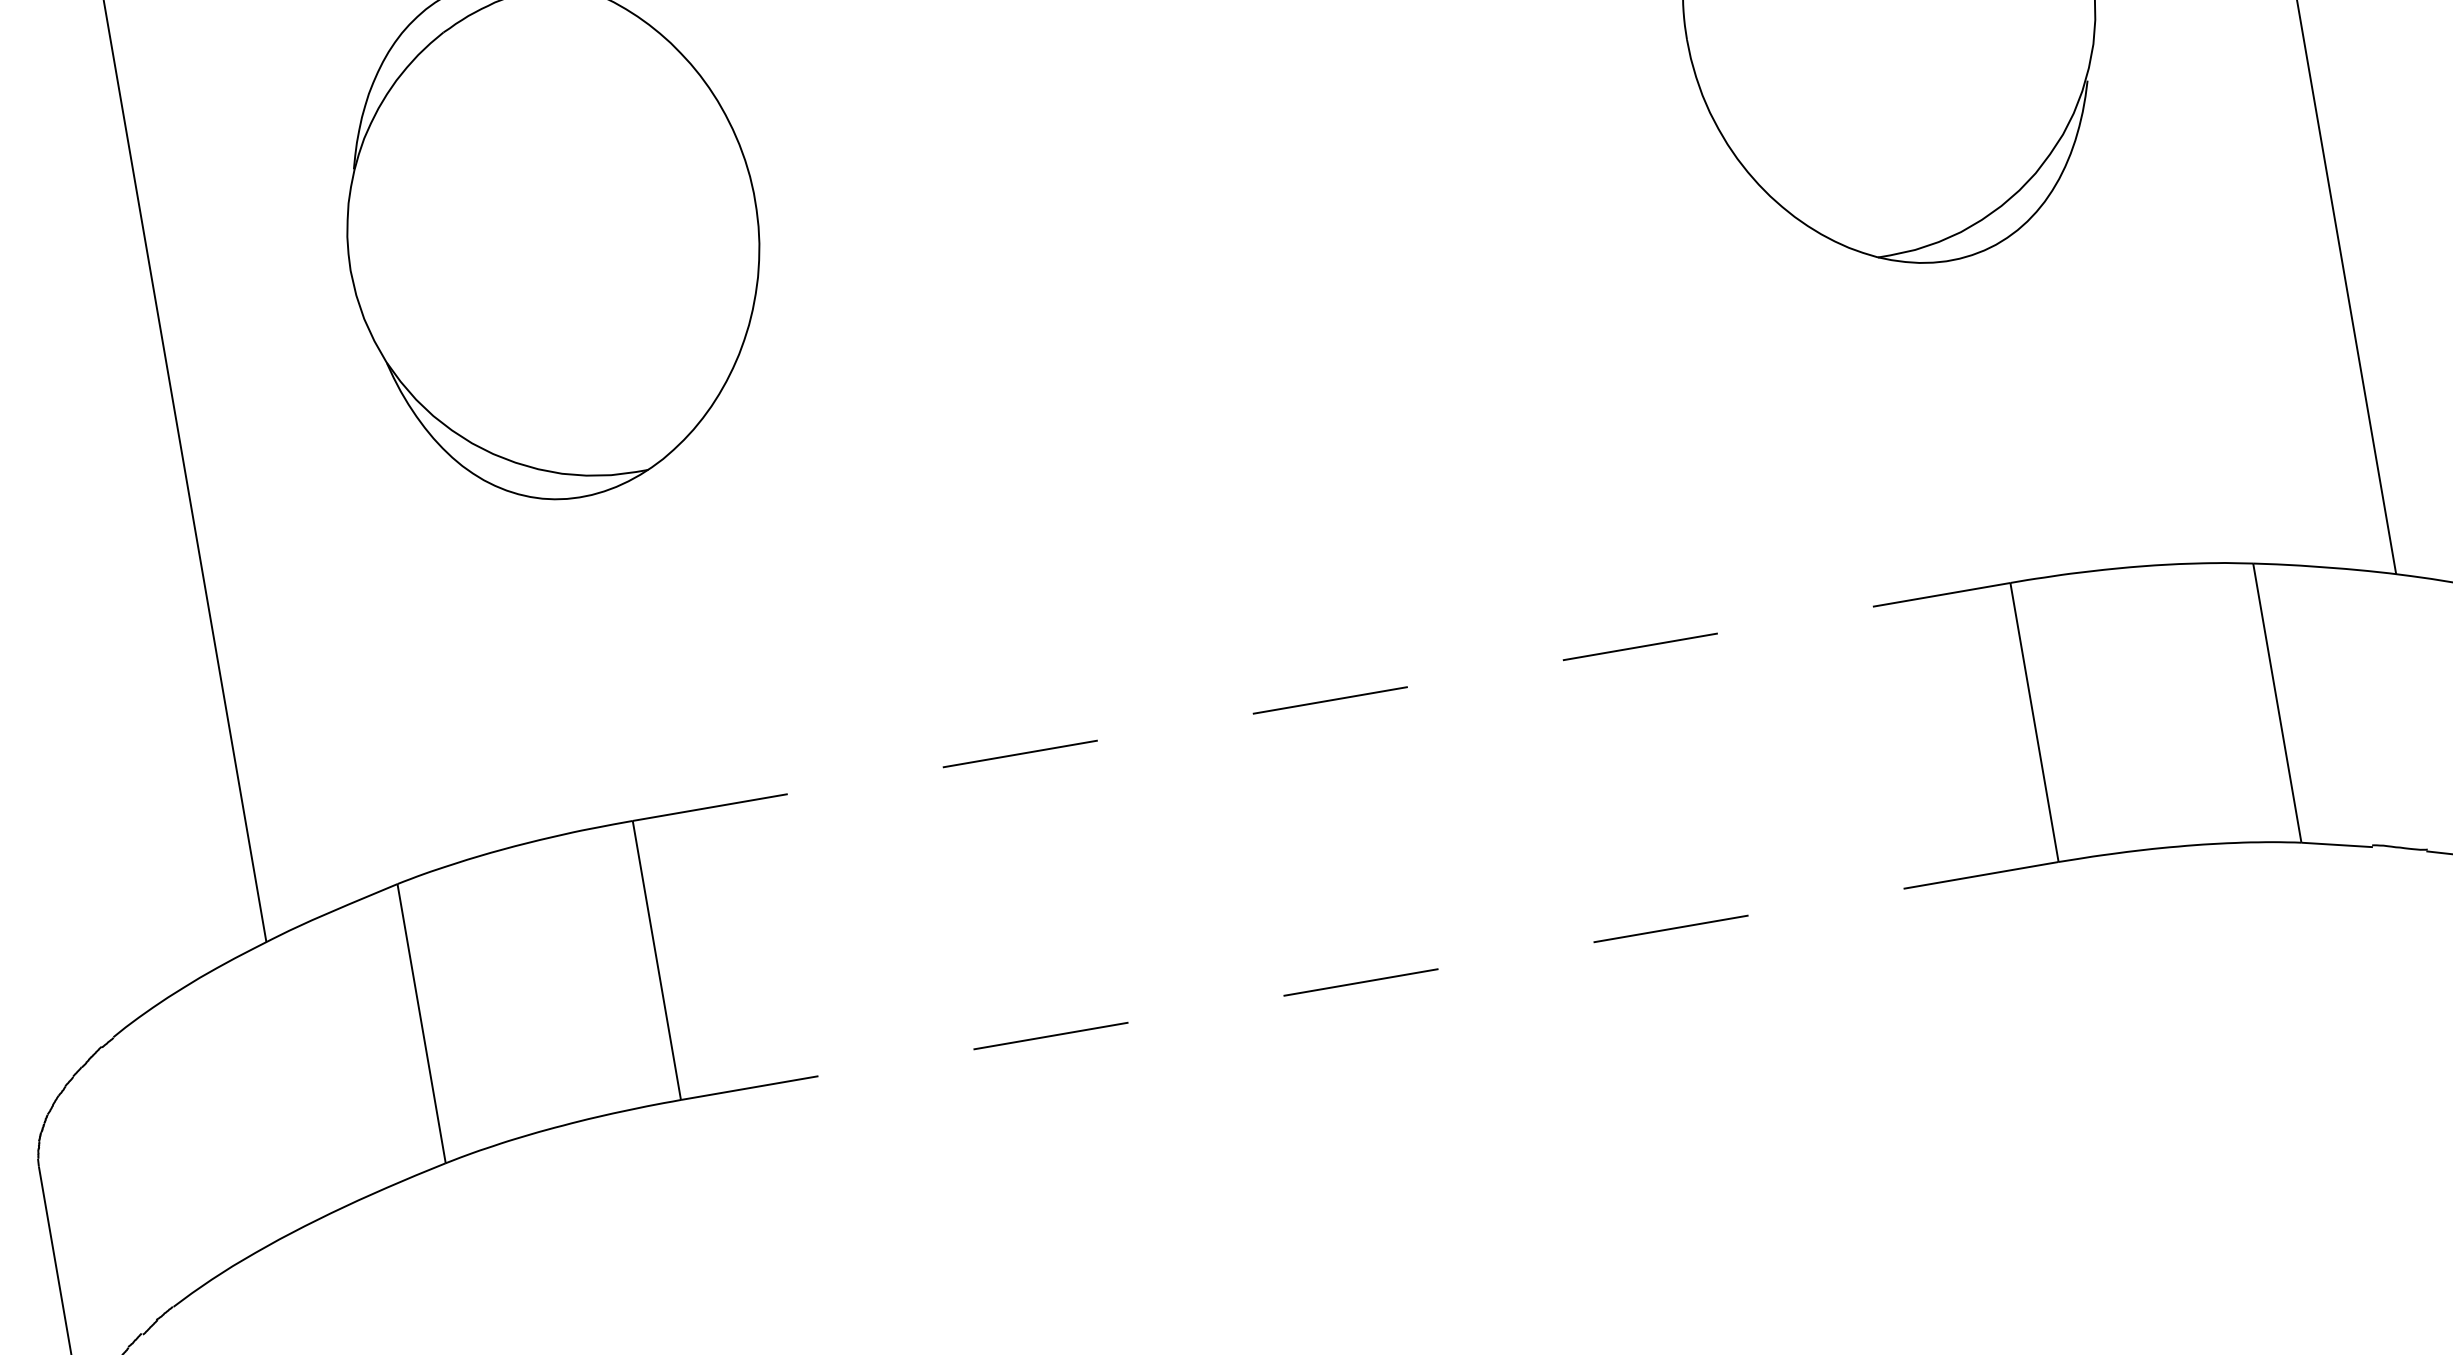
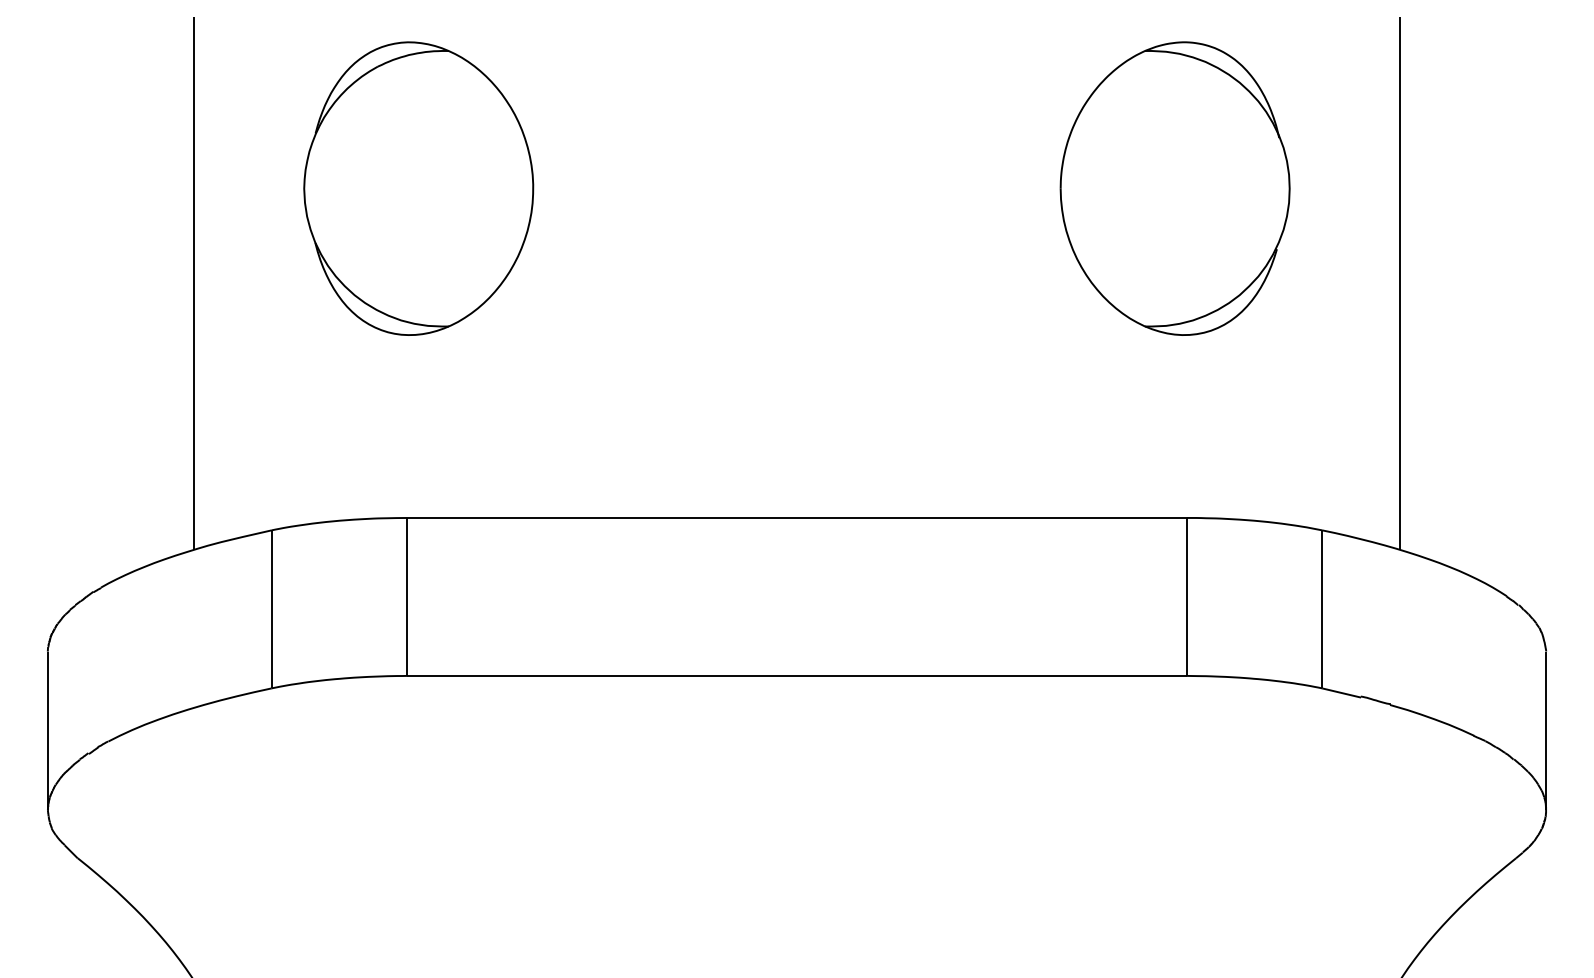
line: (1320, 701) -> (796, 517), dashed -> solid
line: (1368, 980) -> (796, 675), dashed -> solid

